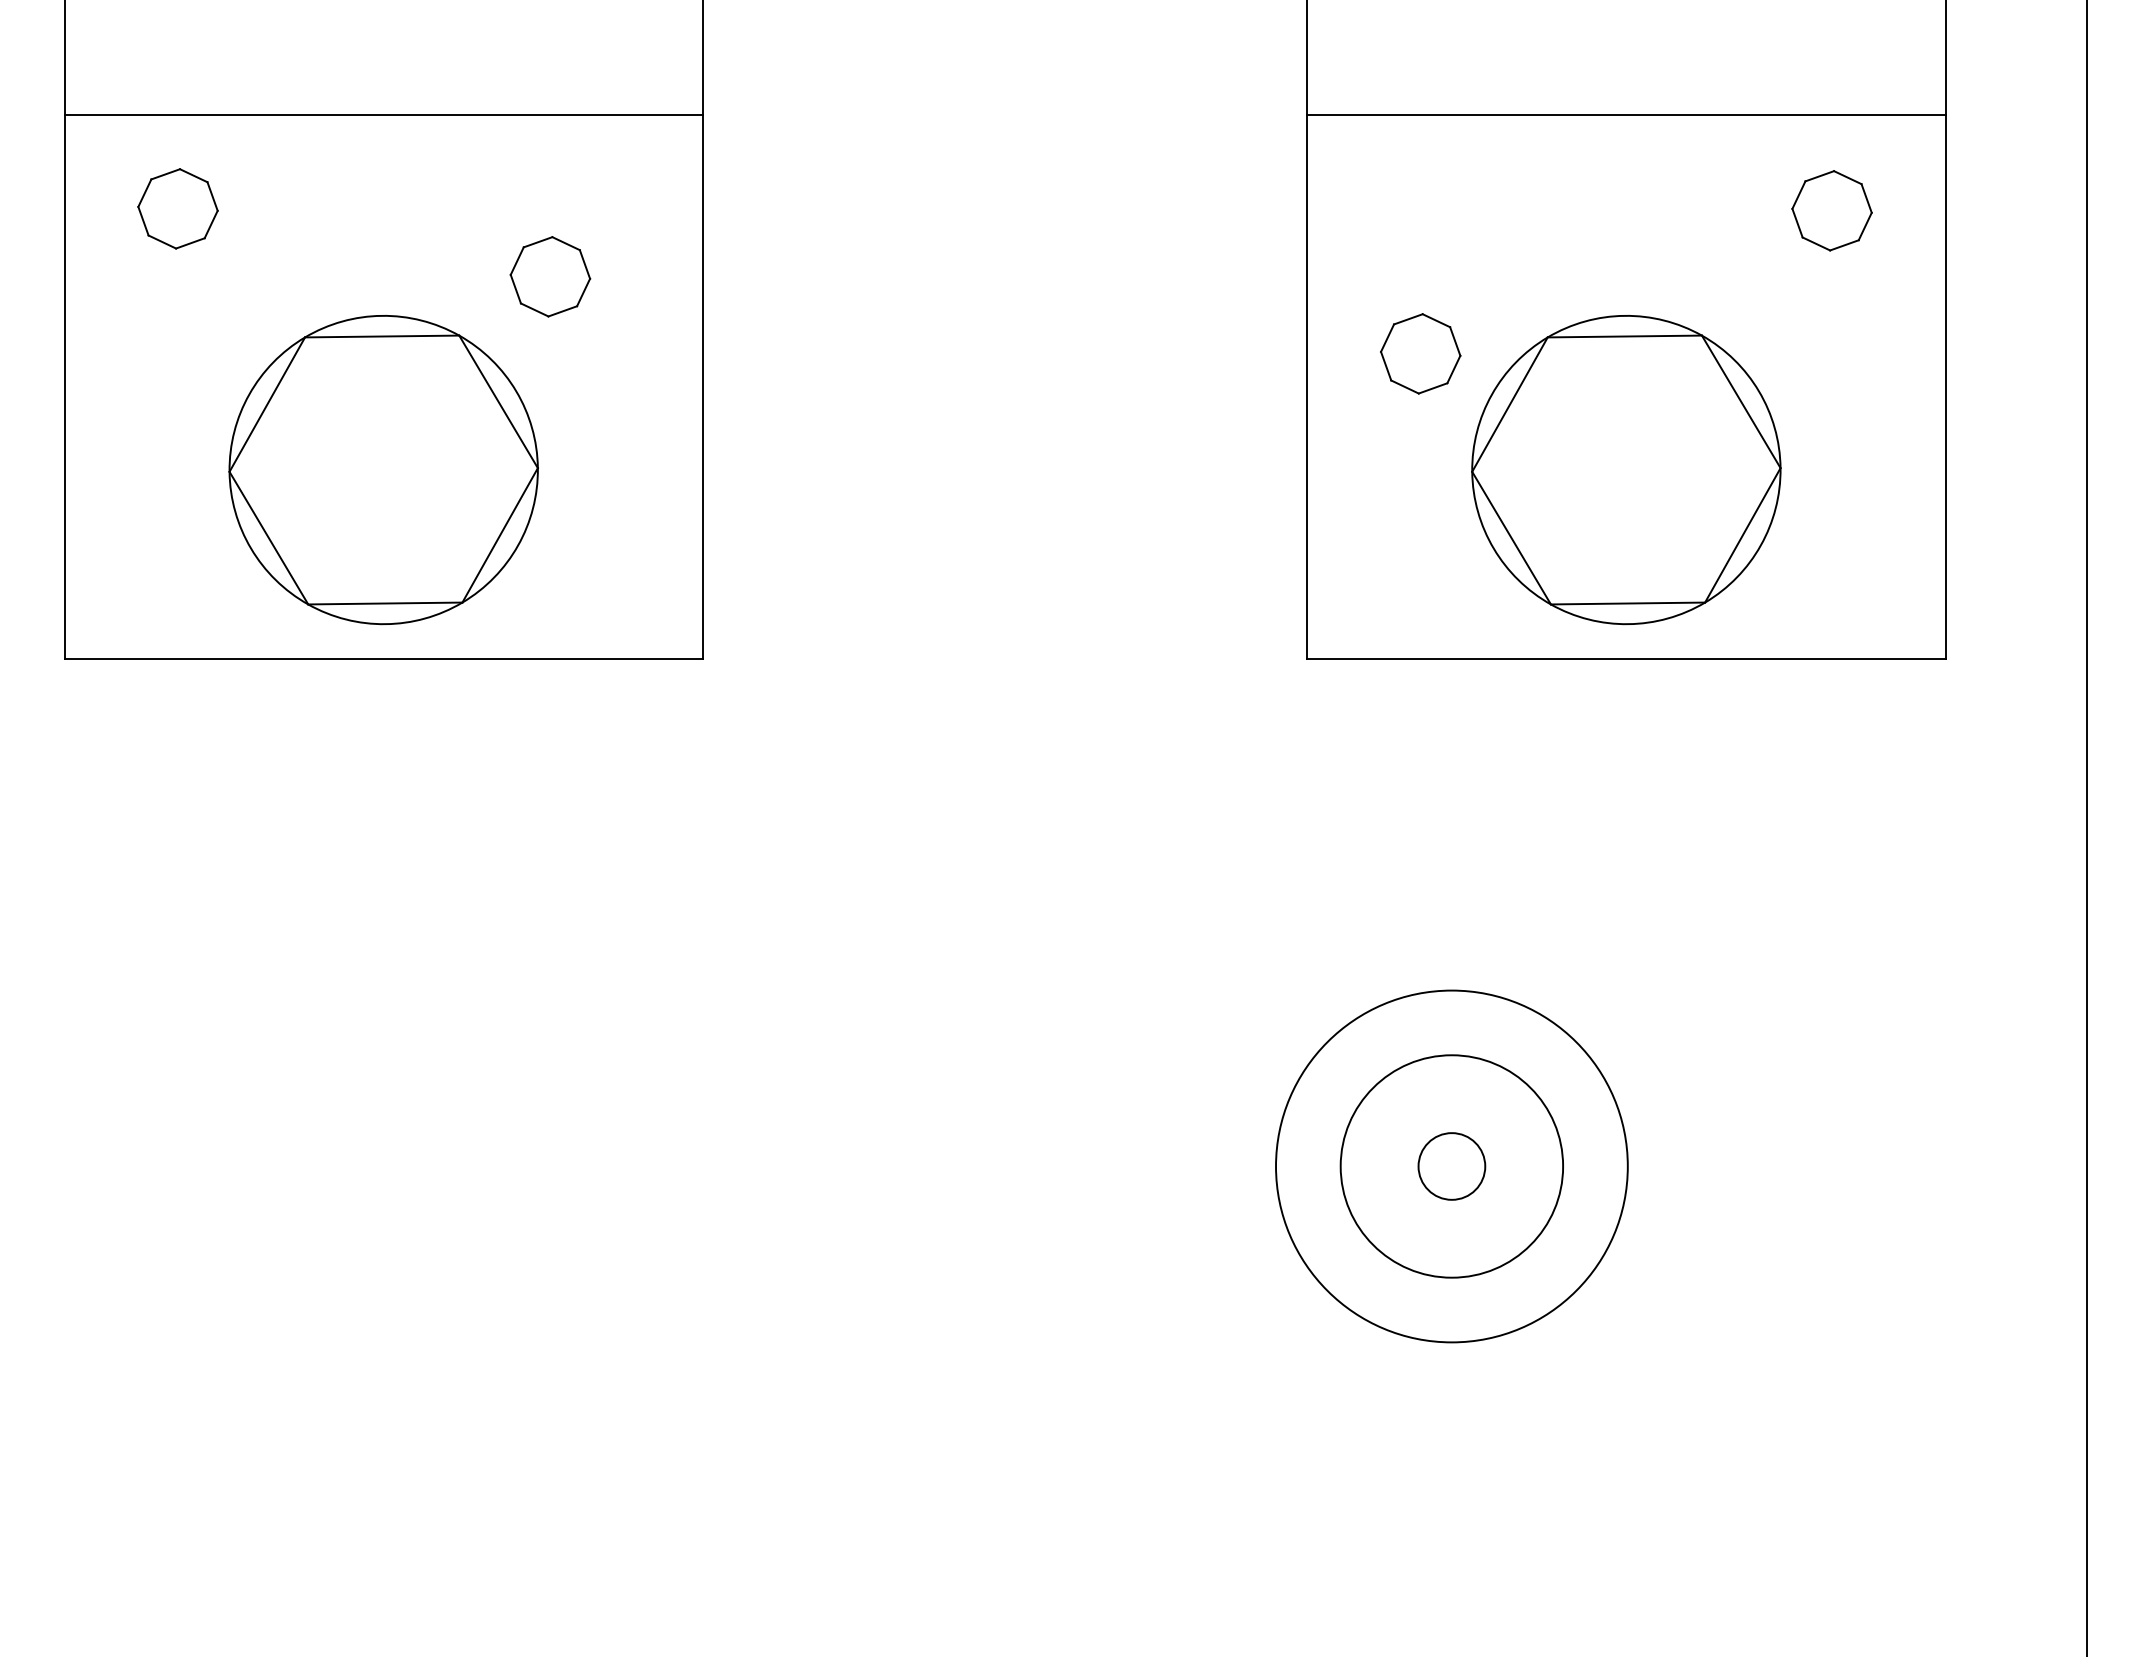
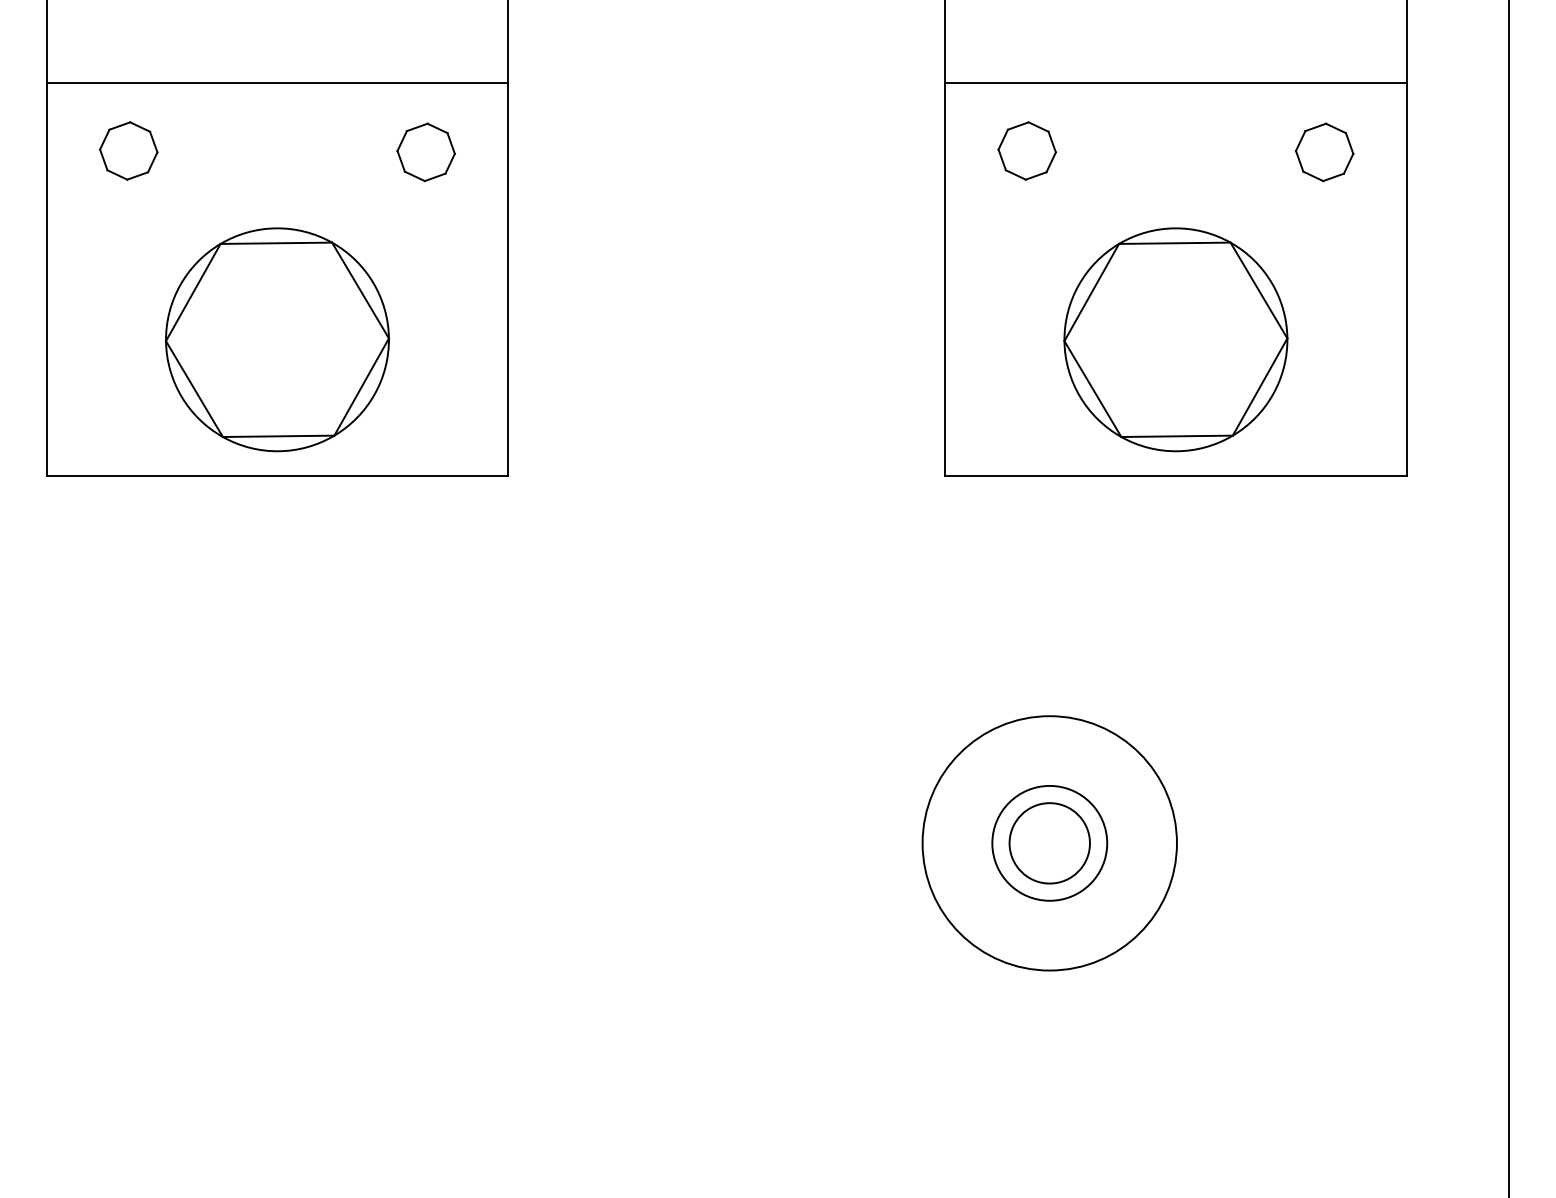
part: (550, 276) -> (426, 152), moved
part: (1420, 353) -> (1027, 150), moved
circle: (1451, 1166) -> (1049, 843), size x0.71
circle: (1451, 1166) -> (1049, 843), size x1.67

